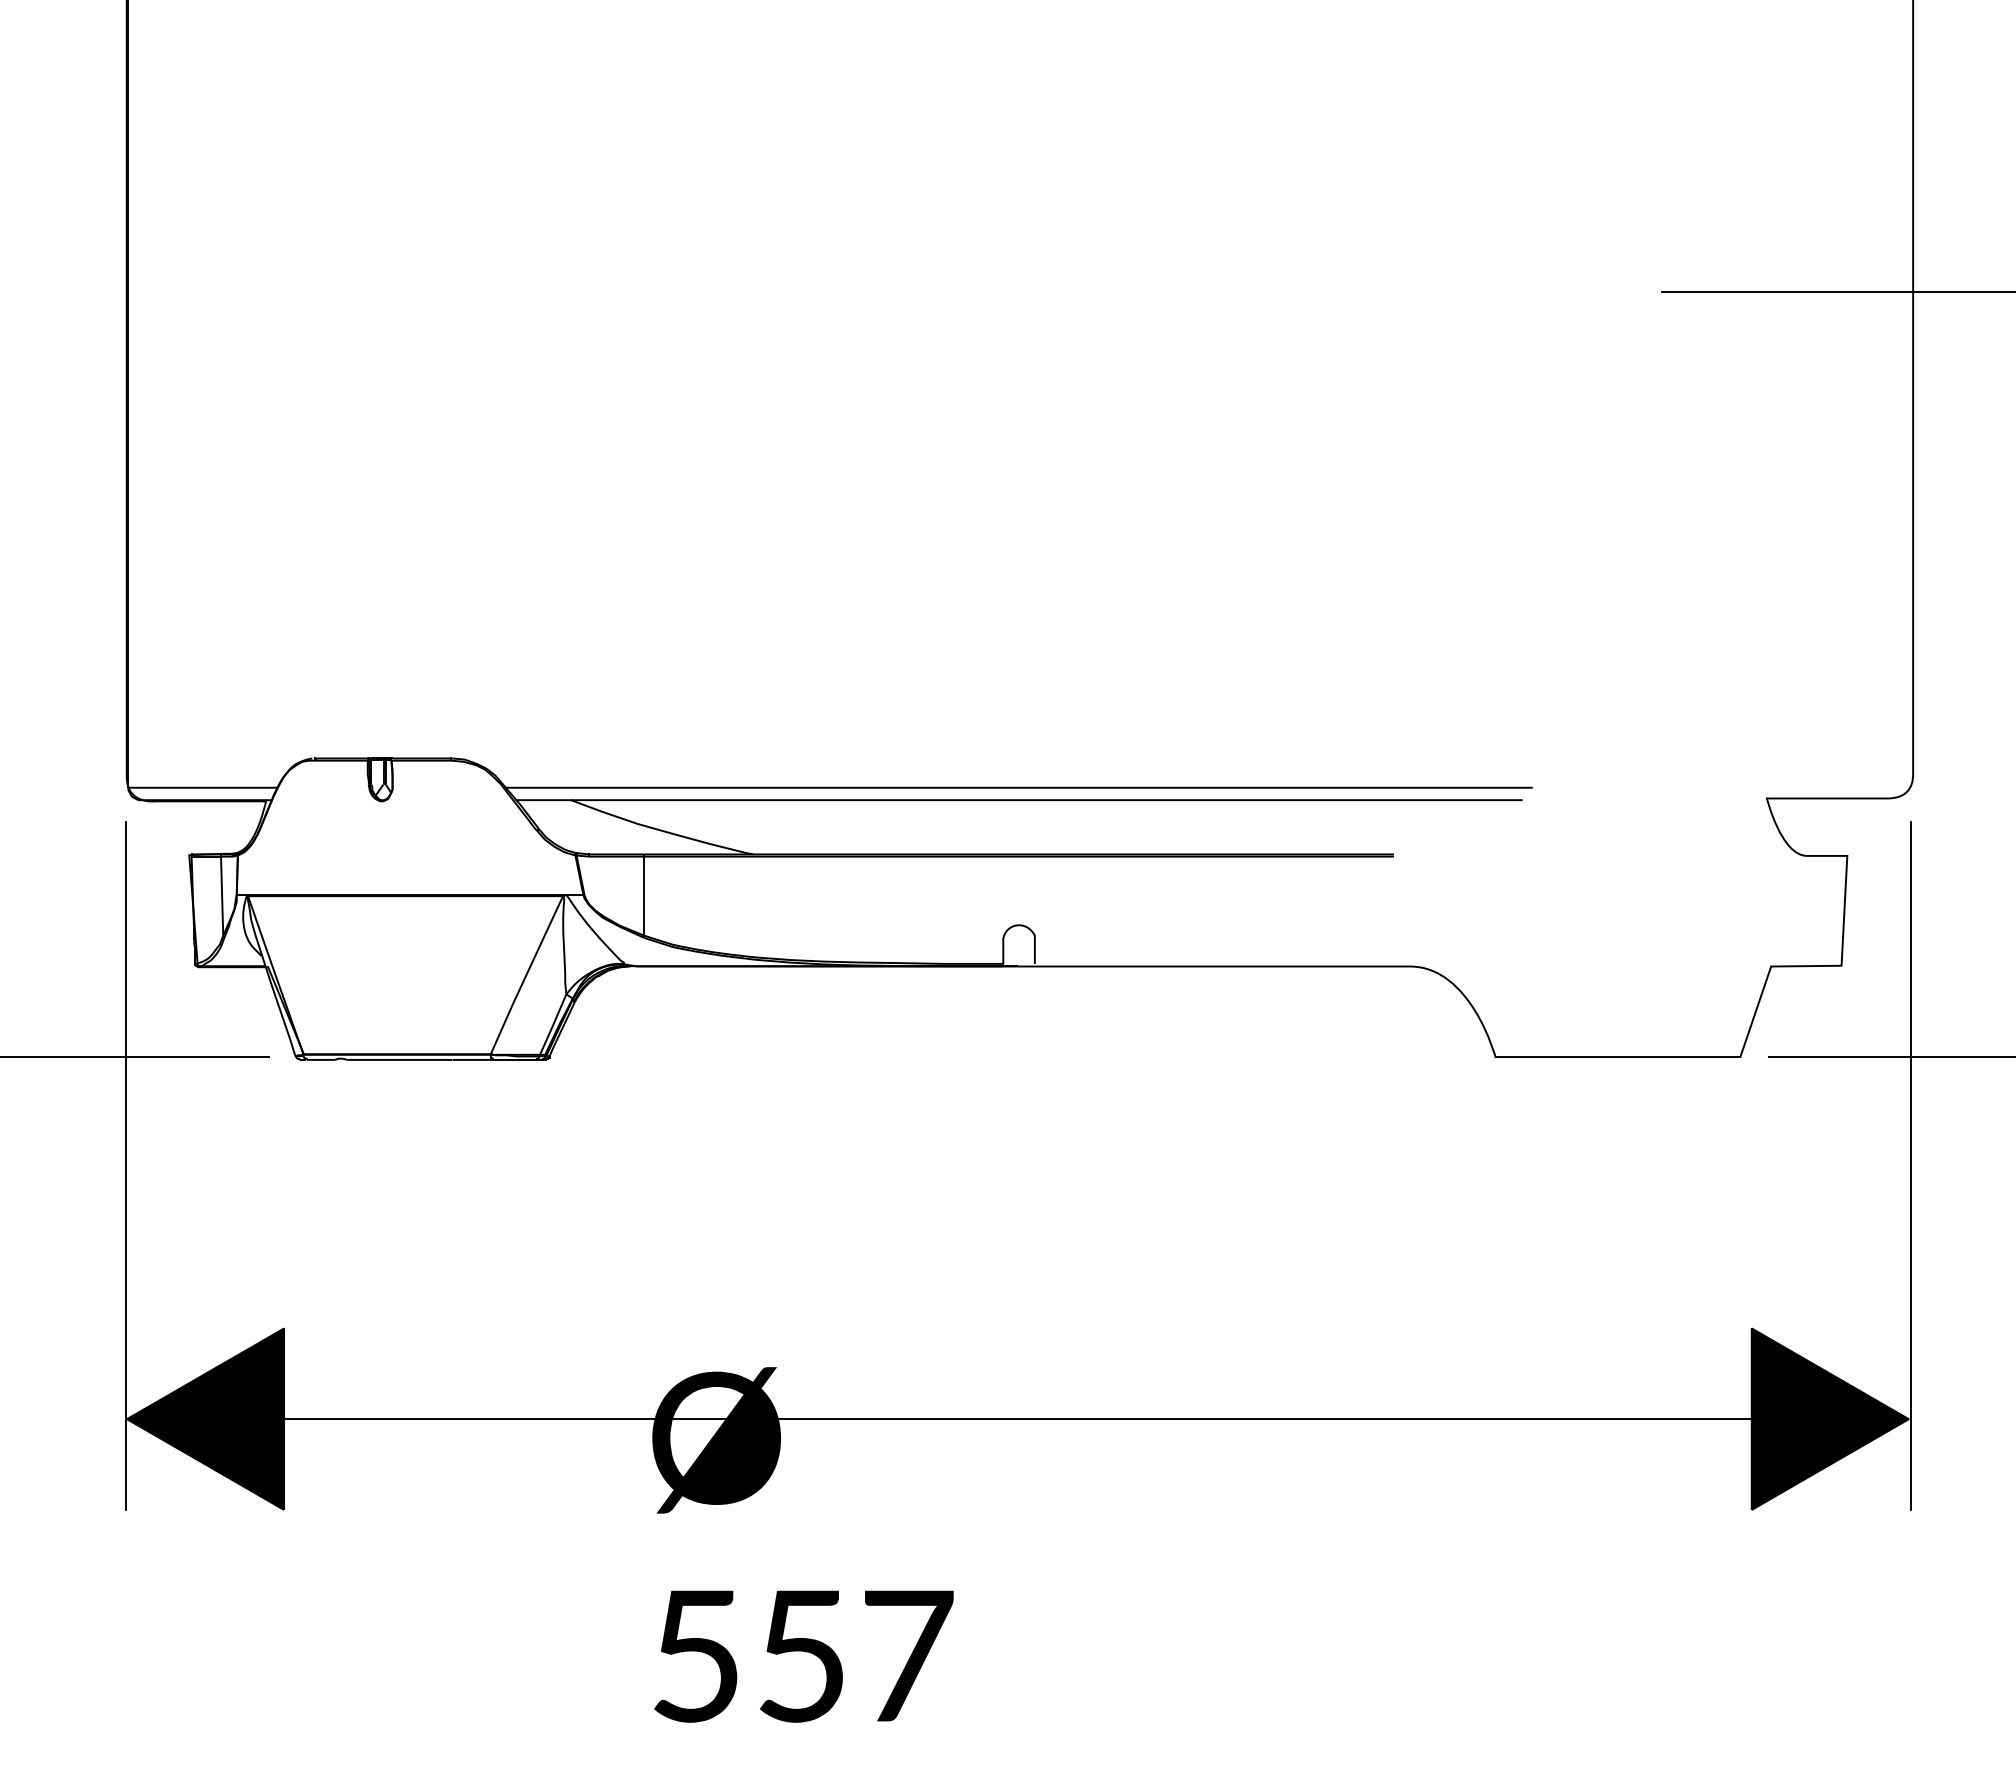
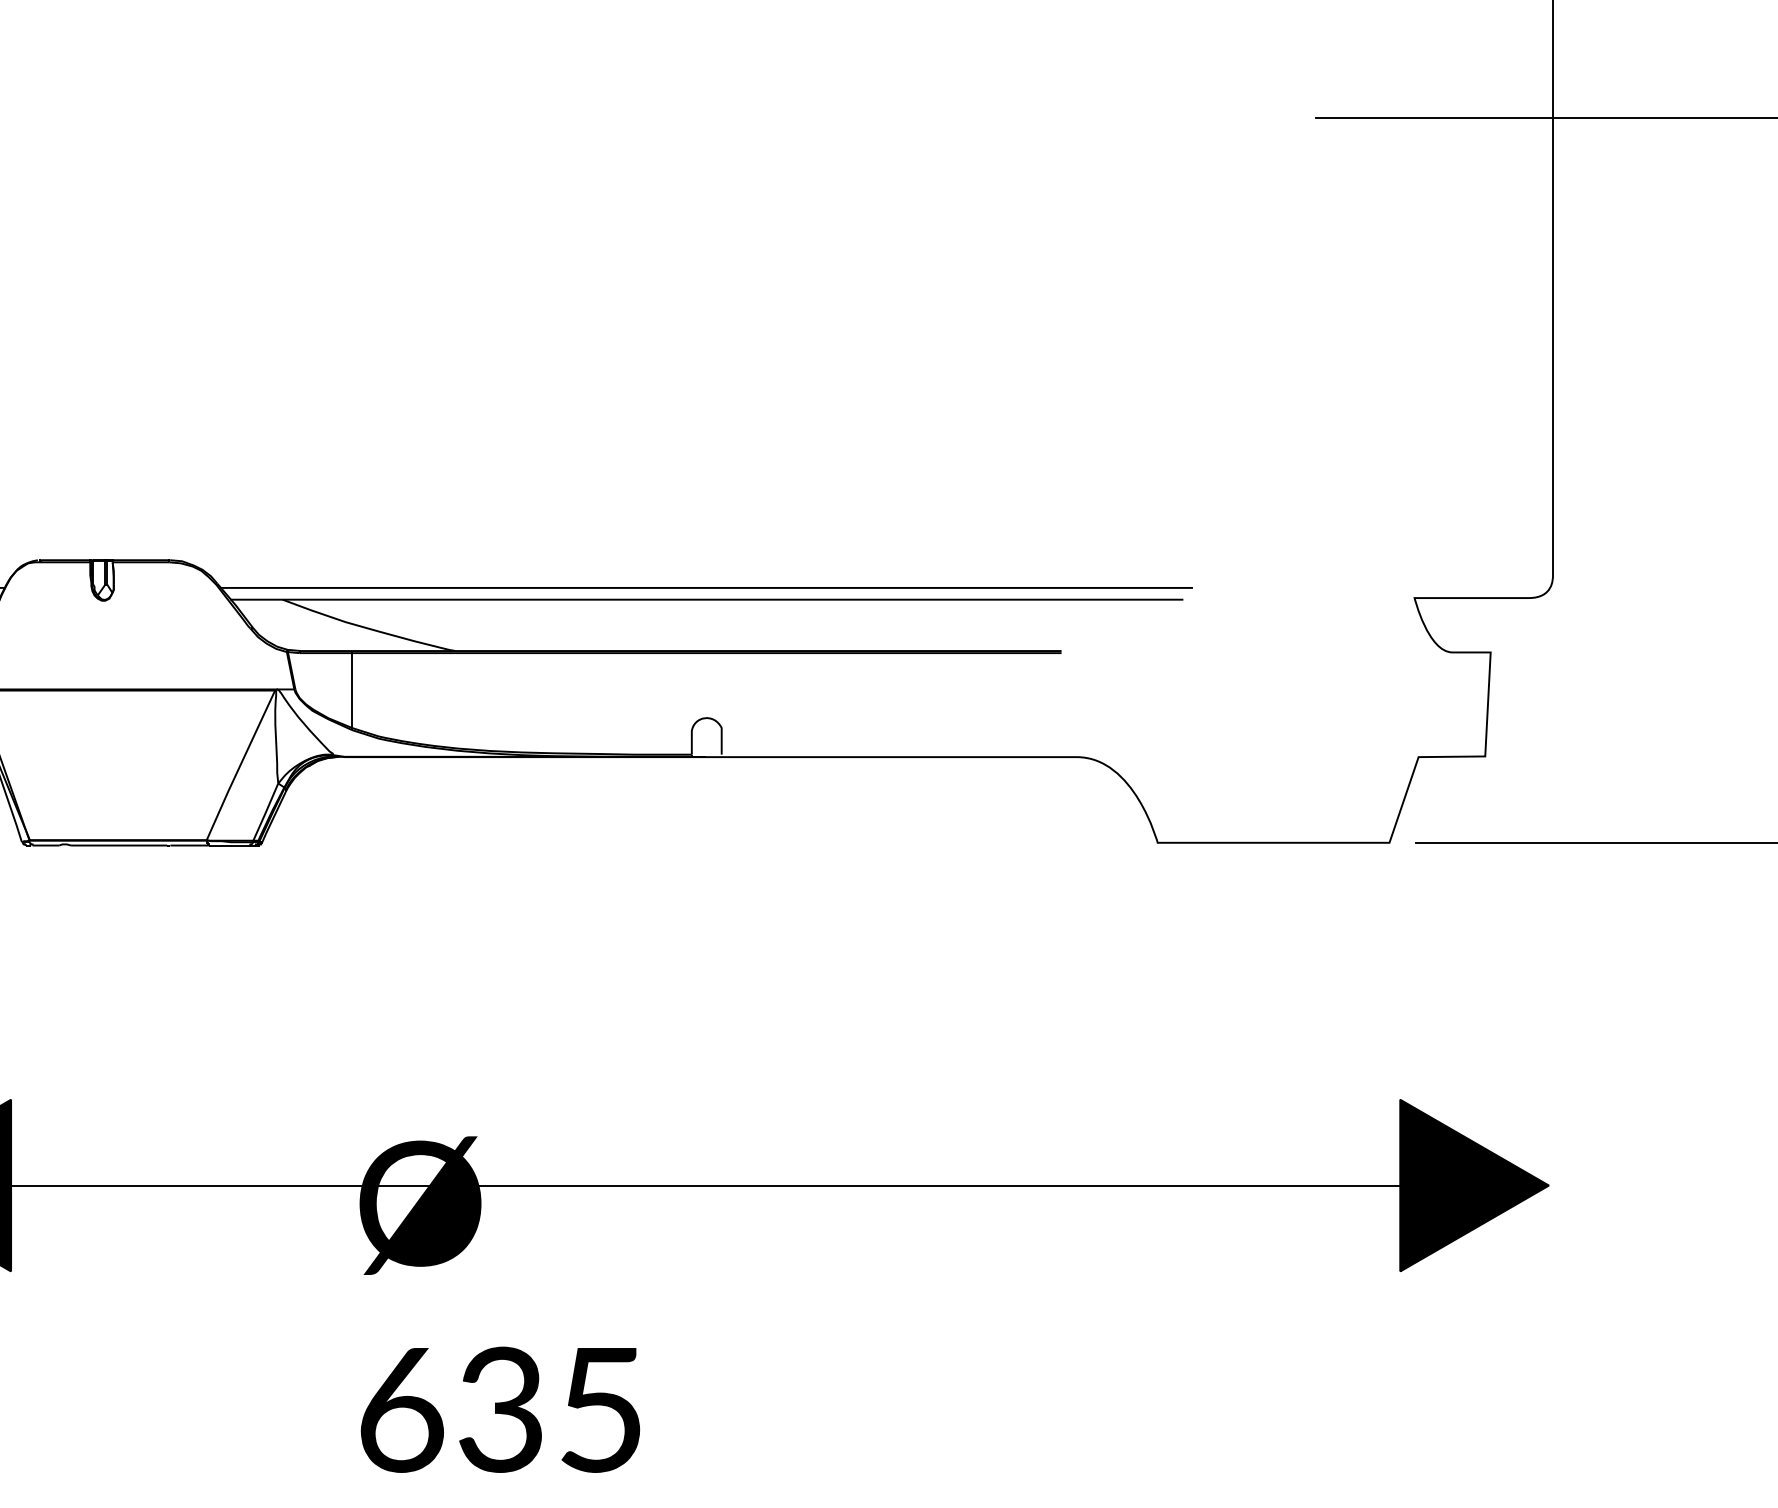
line: (1911, 1165) -> (1551, 945), removed
text: (803, 1655) -> (502, 1409), 557 -> 635

